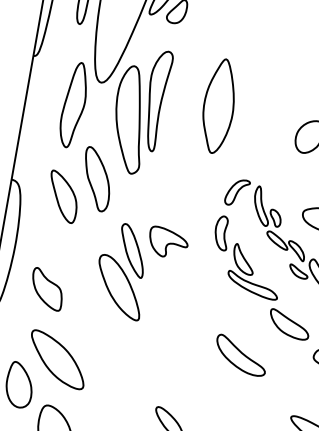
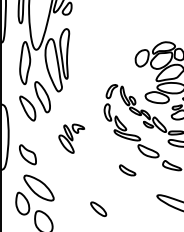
part: (218, 106) -> (95, 51), removed
part: (140, 272) -> (71, 138), size x0.6
part: (240, 355) -> (127, 170), size x0.6

